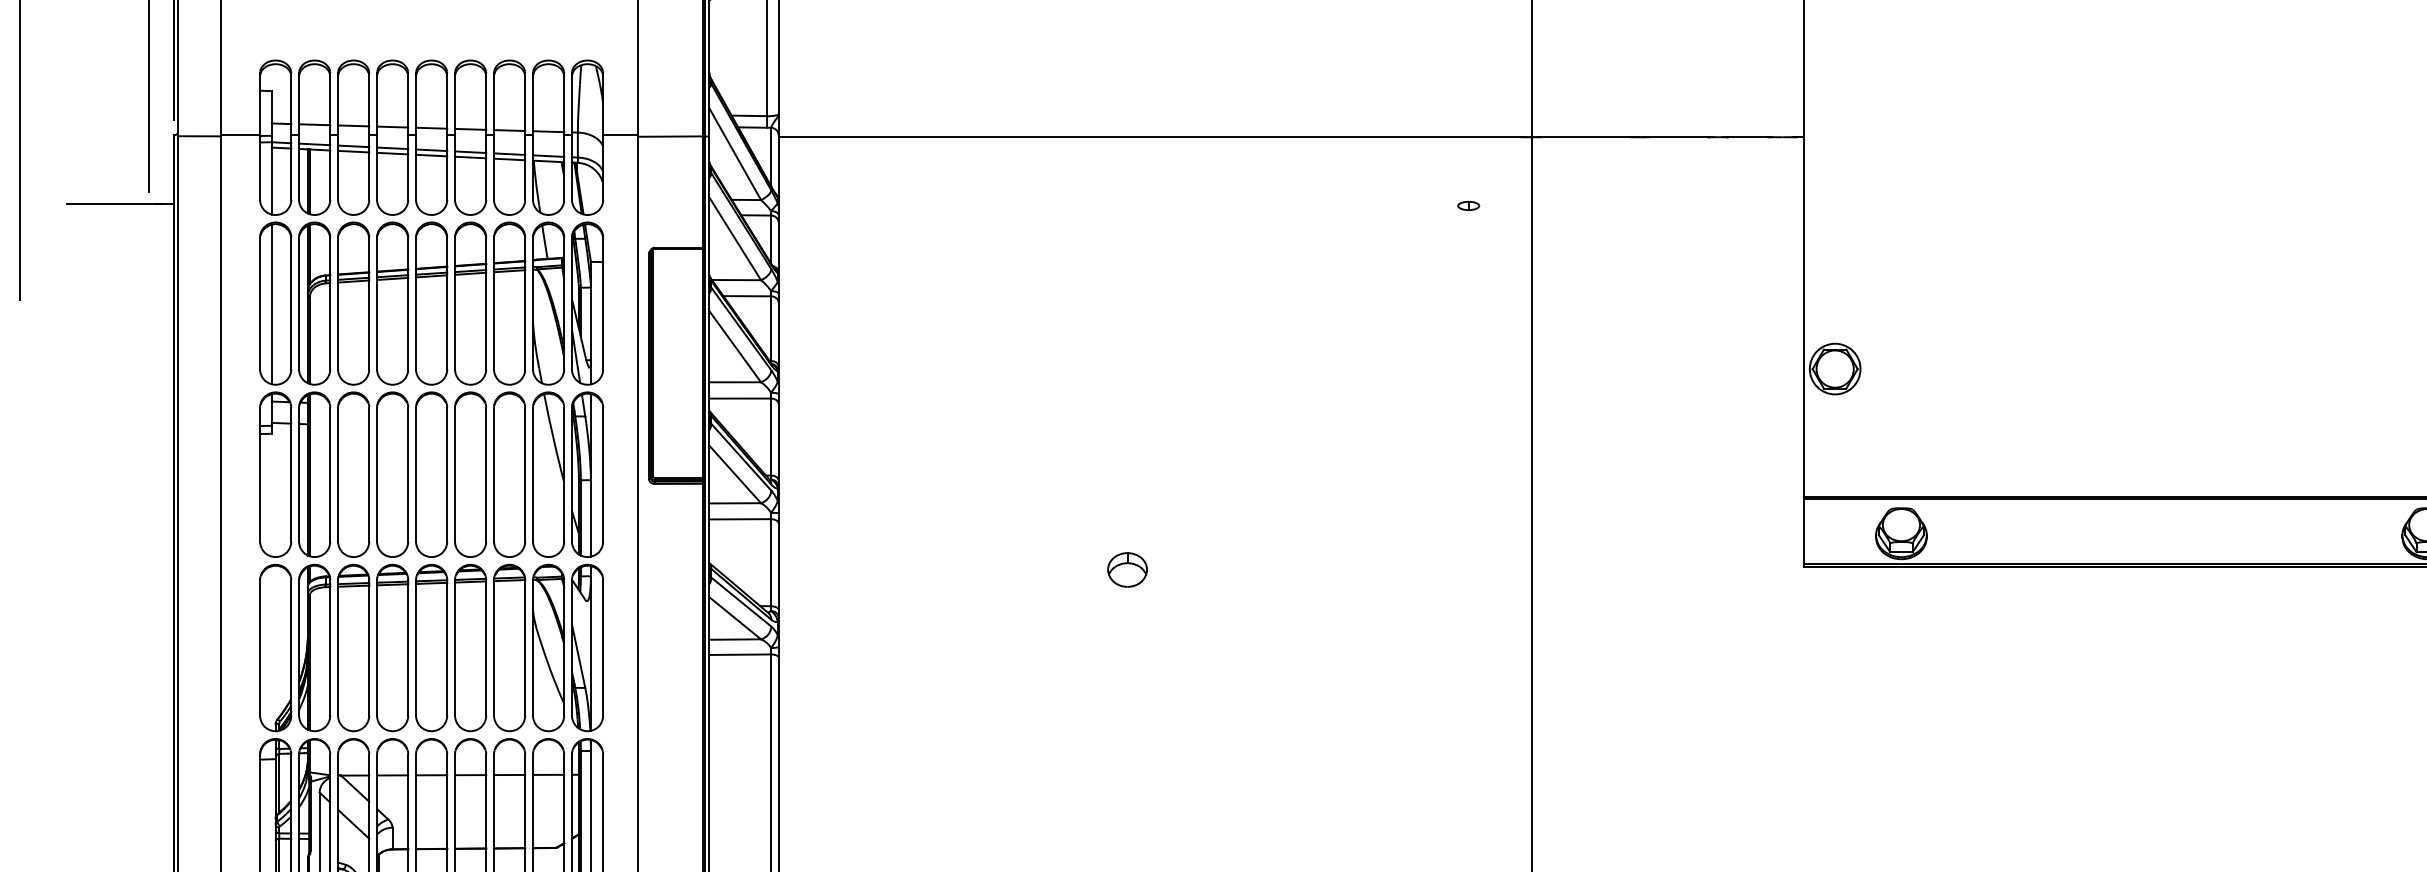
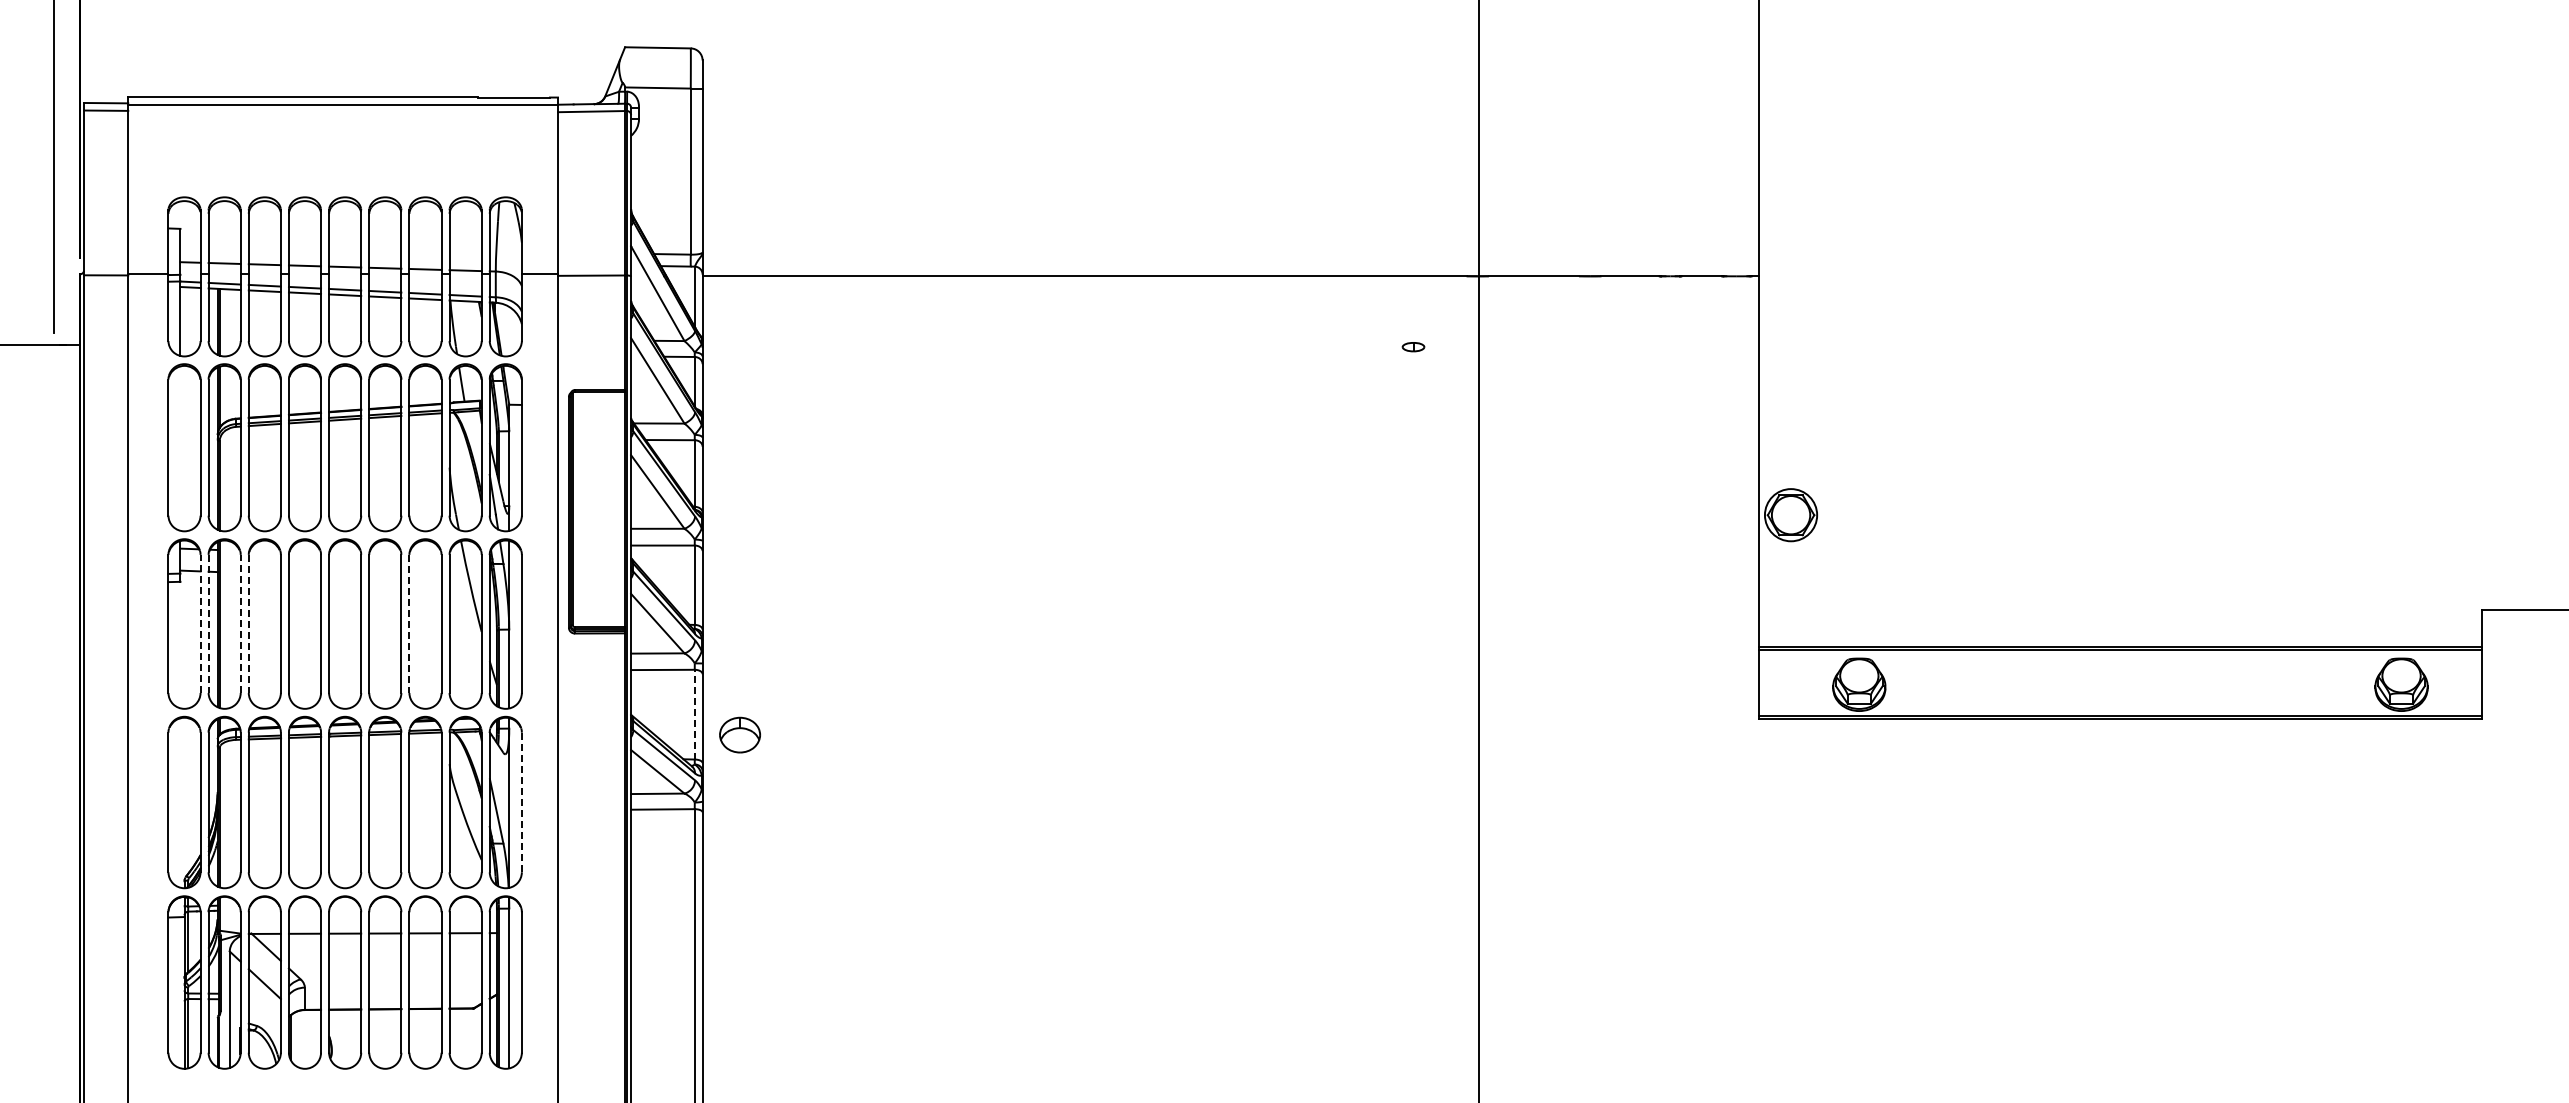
line: (271, 304) -> (180, 448), removed
line: (291, 474) -> (200, 623), solid -> dashed
line: (330, 474) -> (240, 623), solid -> dashed
line: (298, 475) -> (208, 624), solid -> dashed
line: (337, 475) -> (248, 624), solid -> dashed
line: (494, 475) -> (409, 624), solid -> dashed
line: (770, 562) -> (694, 714), solid -> dashed
part: (1126, 569) -> (739, 734), moved
line: (602, 647) -> (521, 802), solid -> dashed

